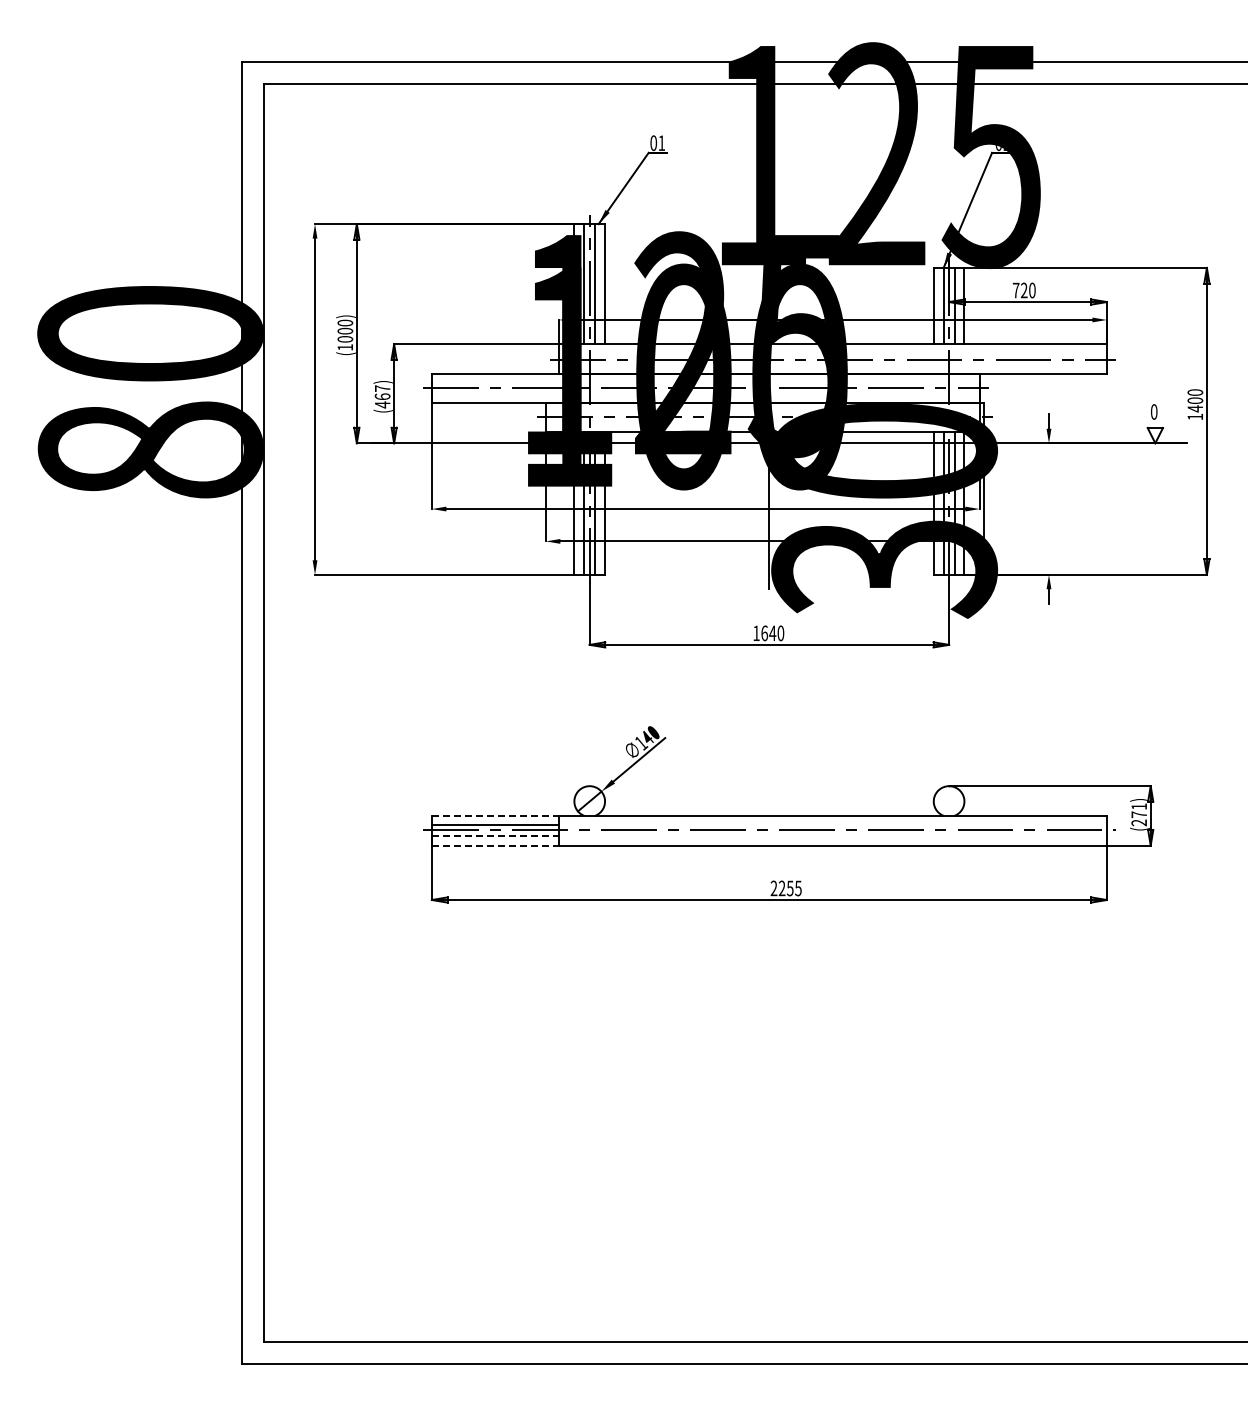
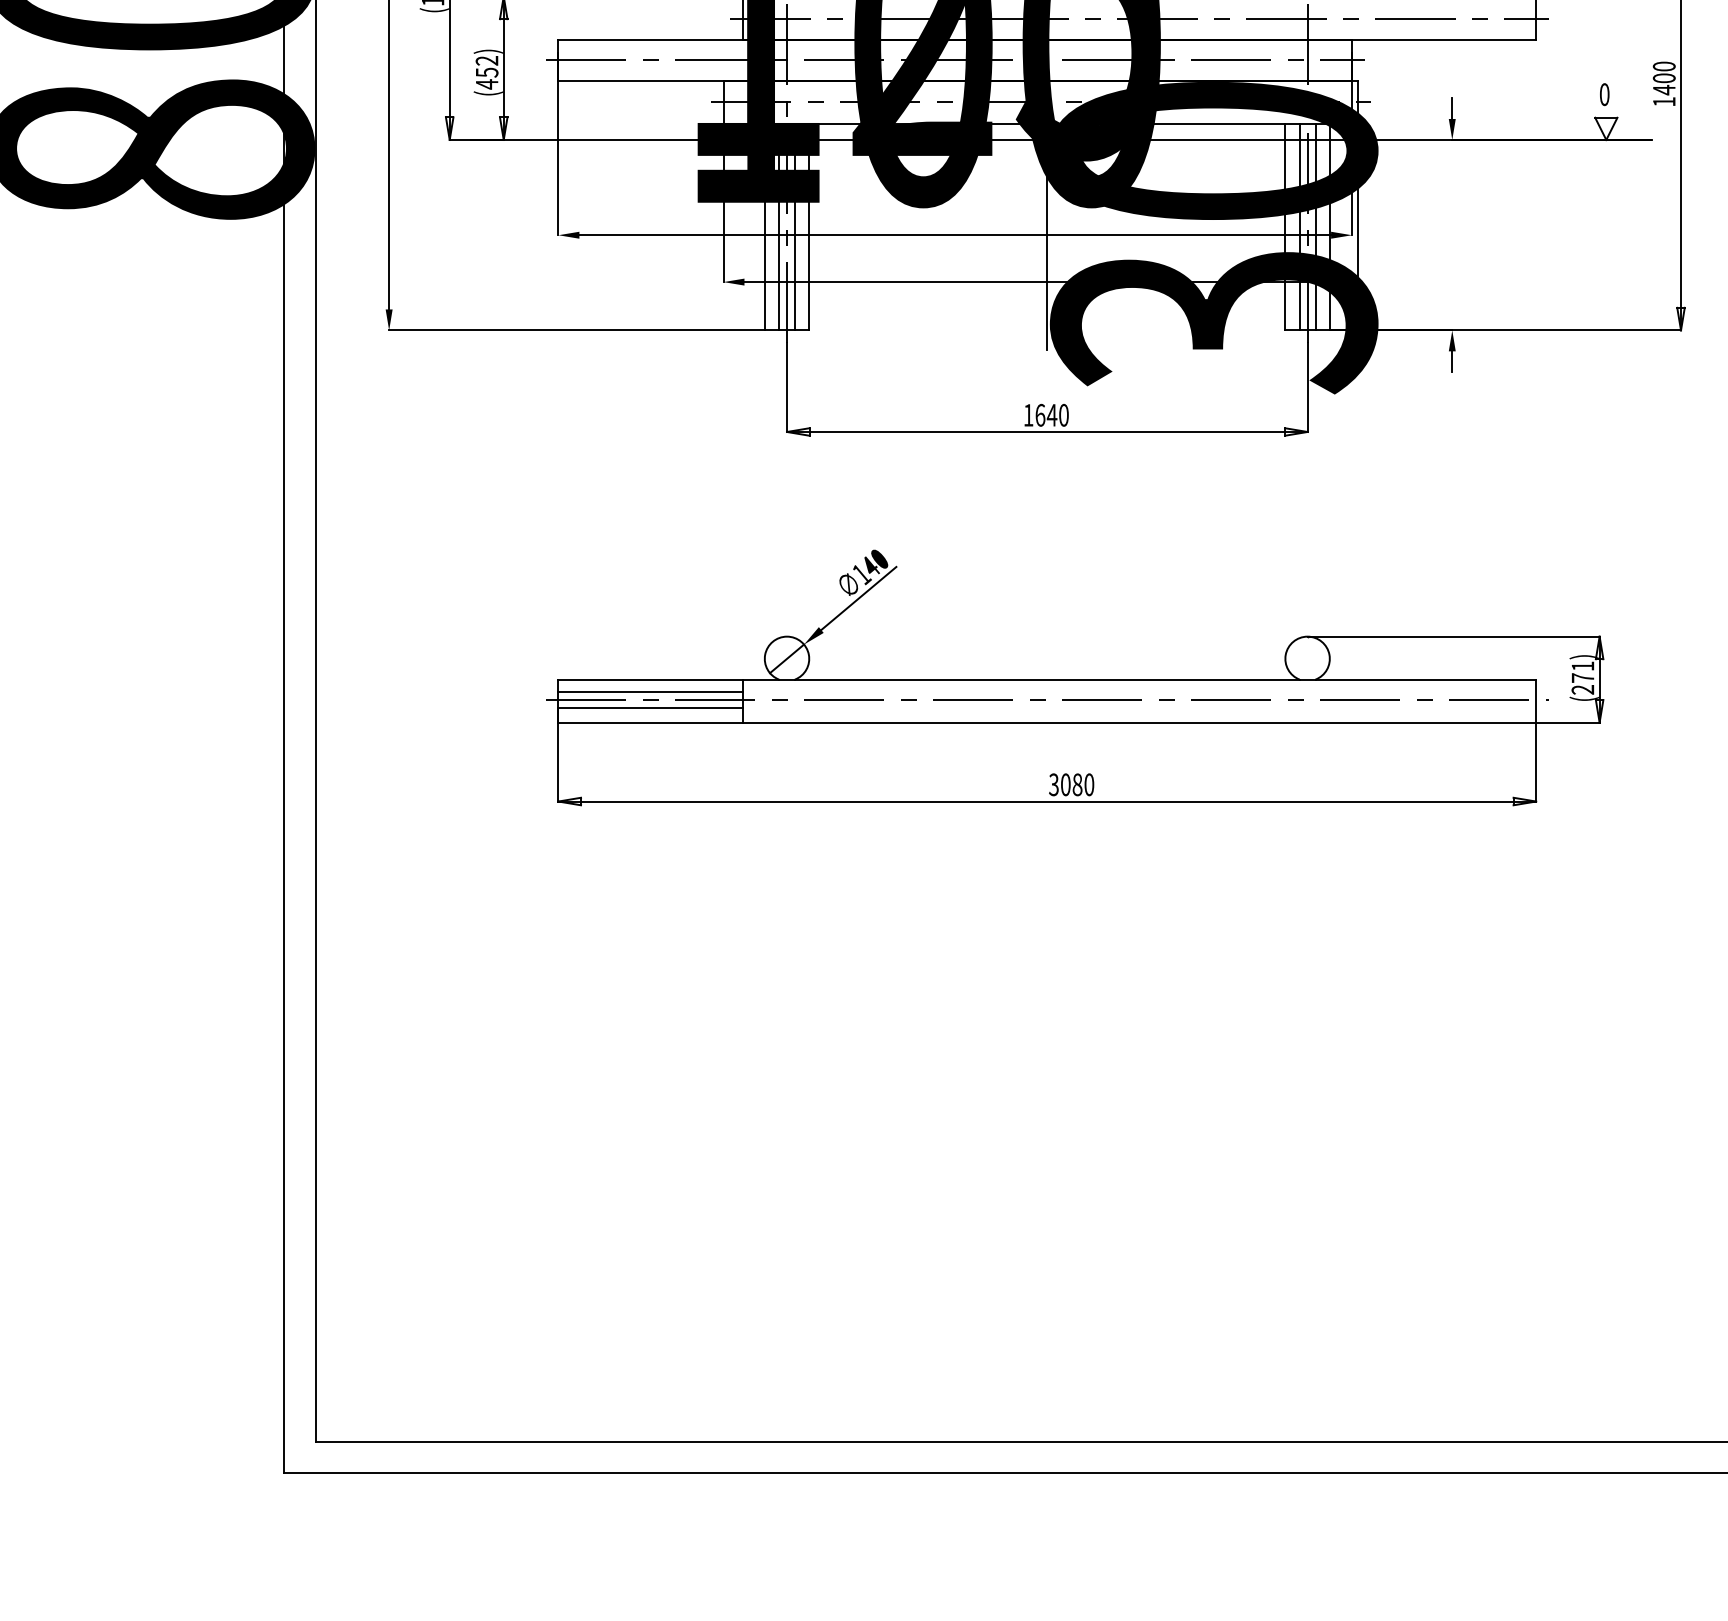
text: (382, 392) -> (486, 66), (467) -> (452)
line: (495, 815) -> (650, 679), dashed -> solid
line: (495, 835) -> (650, 708), dashed -> solid
line: (495, 845) -> (650, 722), dashed -> solid
text: (785, 888) -> (1070, 784), 2255 -> 3080

